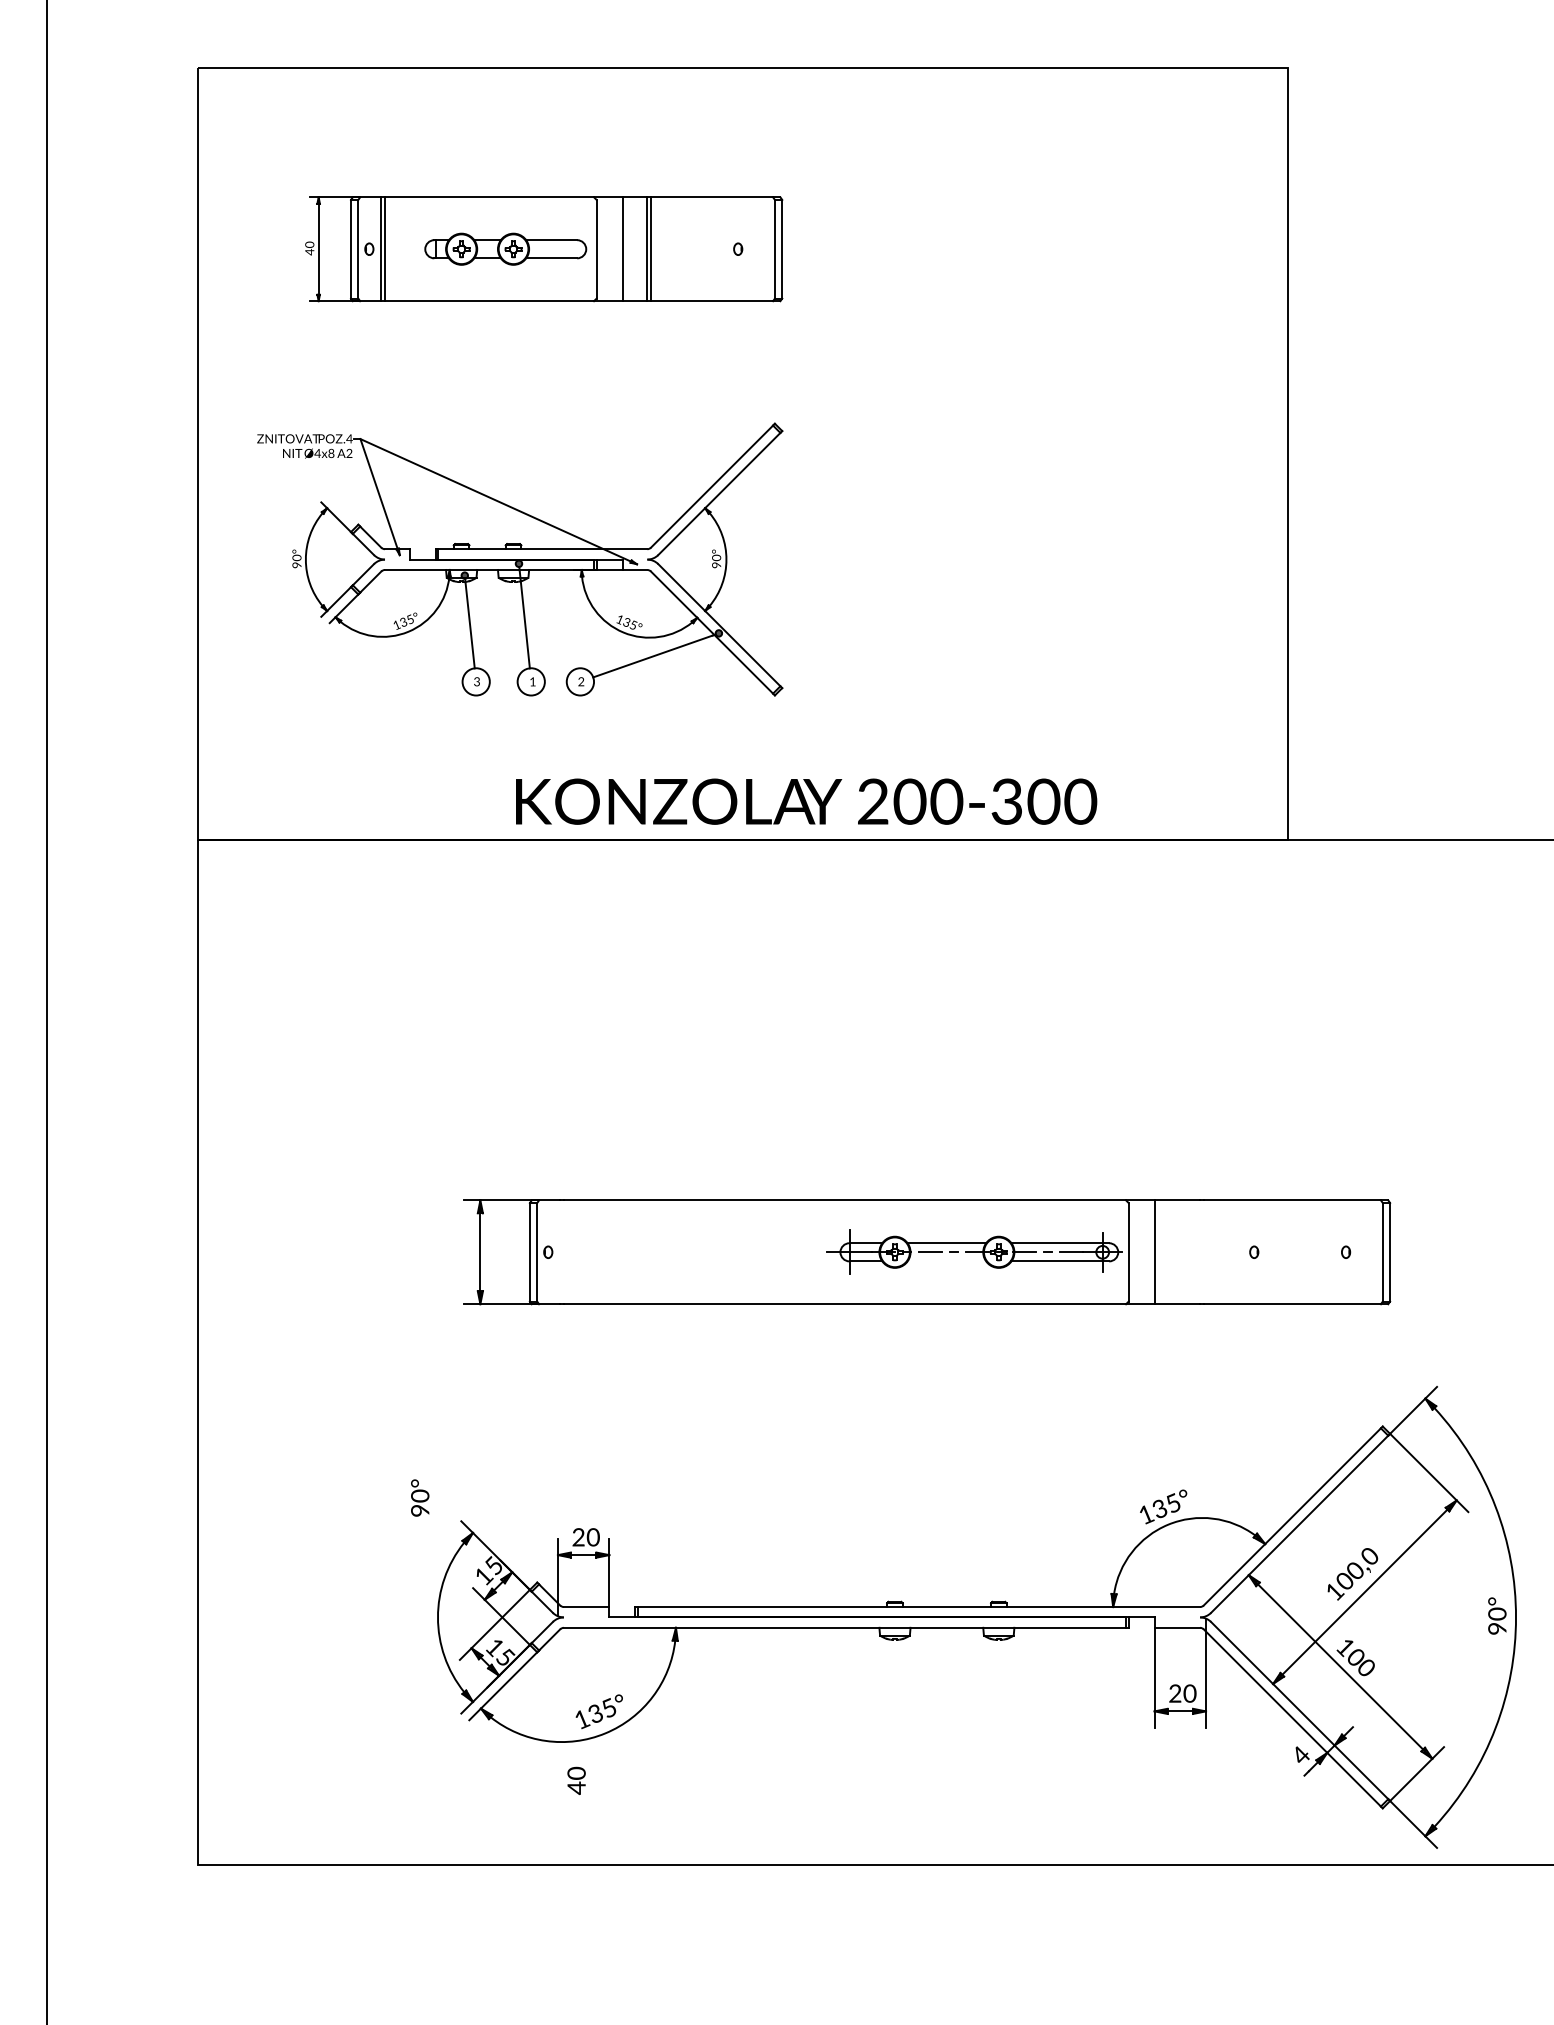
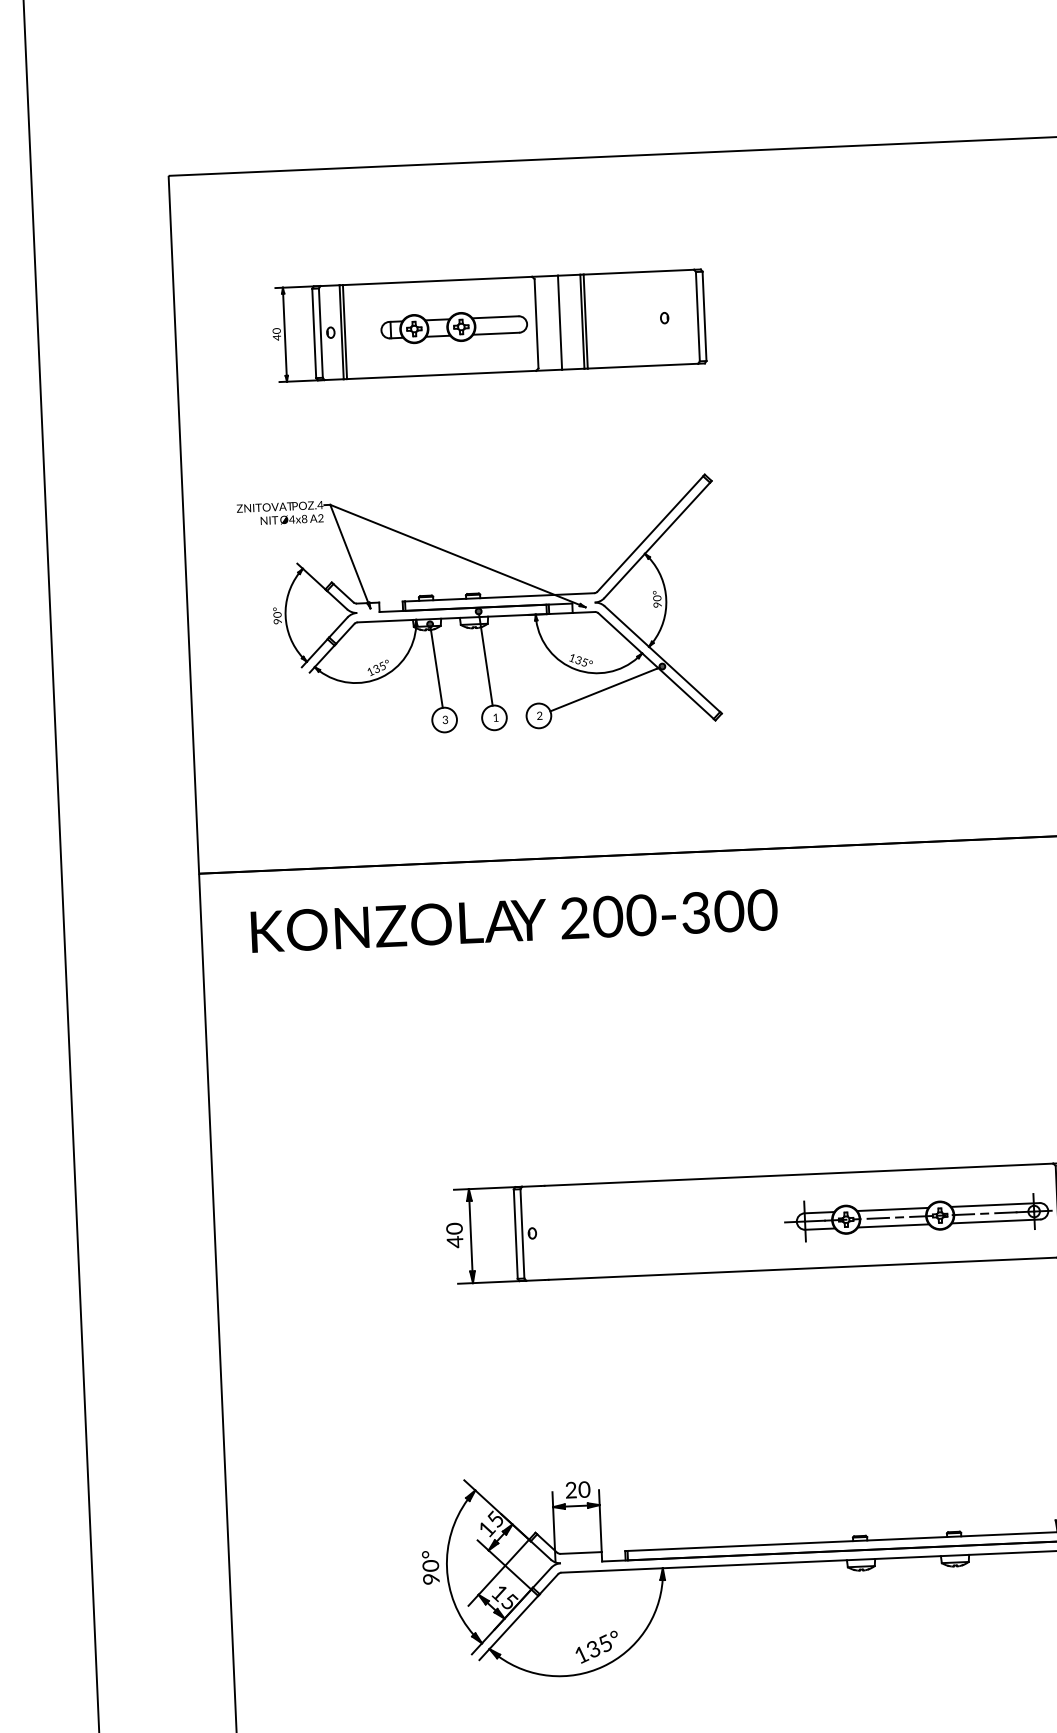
text: (806, 801) -> (514, 920), moved
line: (946, 1261) -> (893, 1226), added
text: (420, 1497) -> (431, 1567), moved
text: (576, 1780) -> (454, 1235), moved

